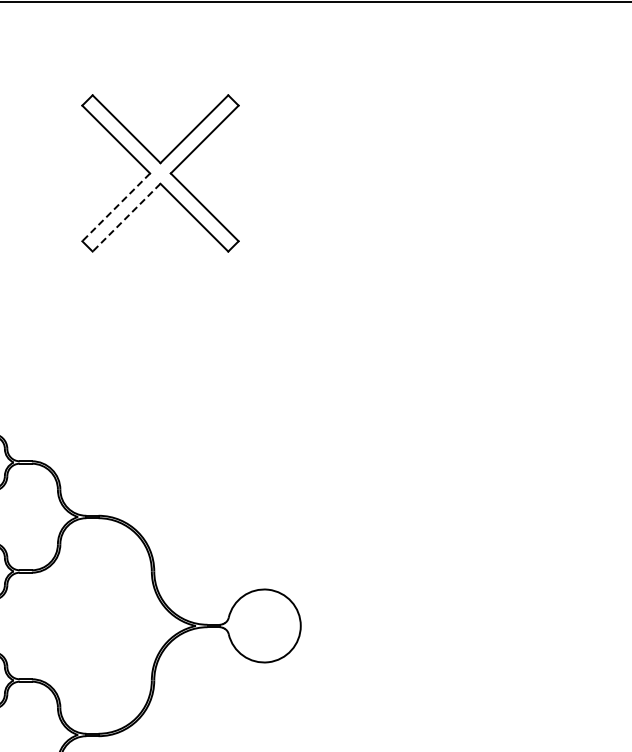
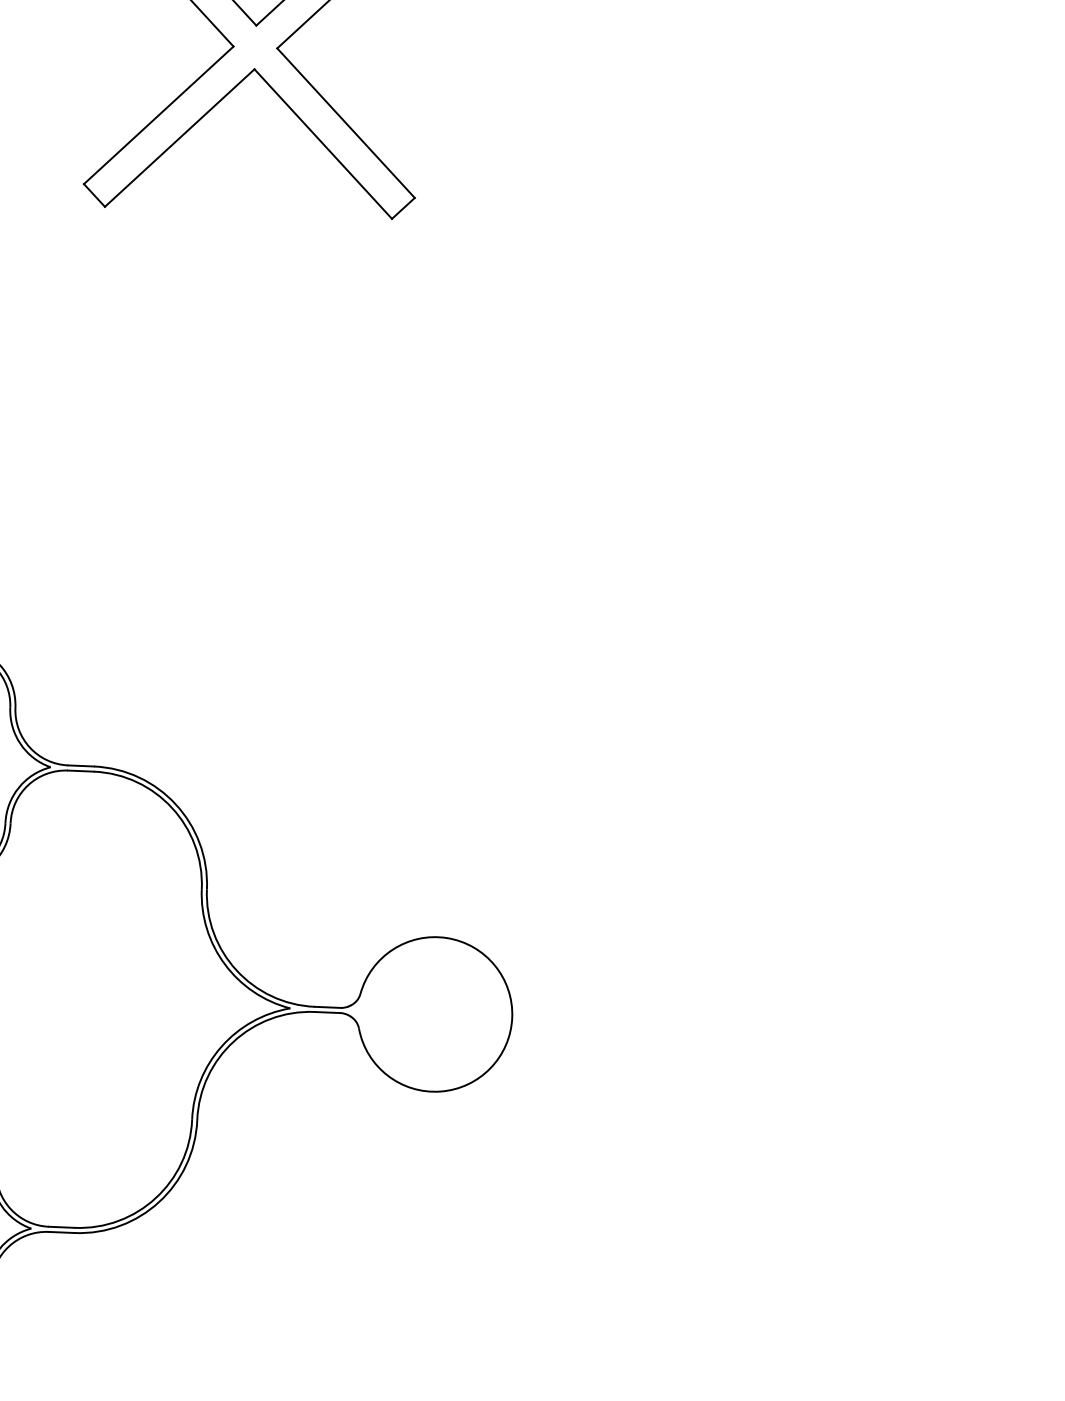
line: (116, 207) -> (159, 115), dashed -> solid
line: (126, 217) -> (179, 137), dashed -> solid

